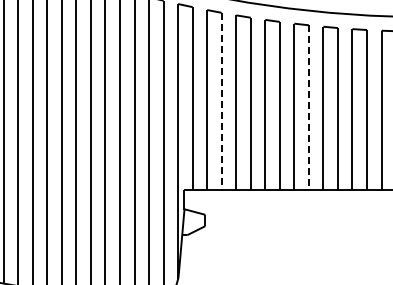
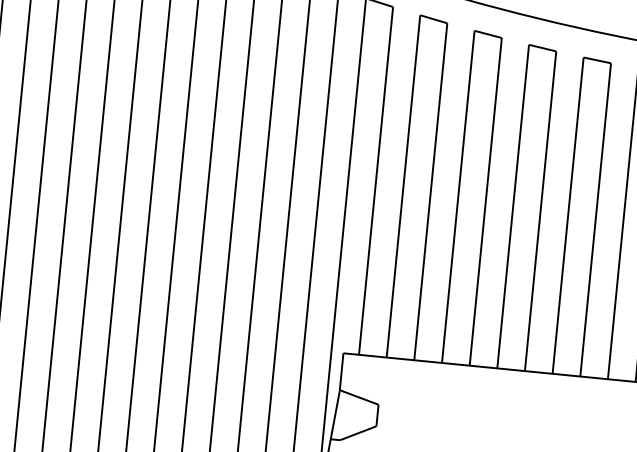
line: (221, 101) -> (430, 192), dashed -> solid
line: (308, 108) -> (594, 221), dashed -> solid

